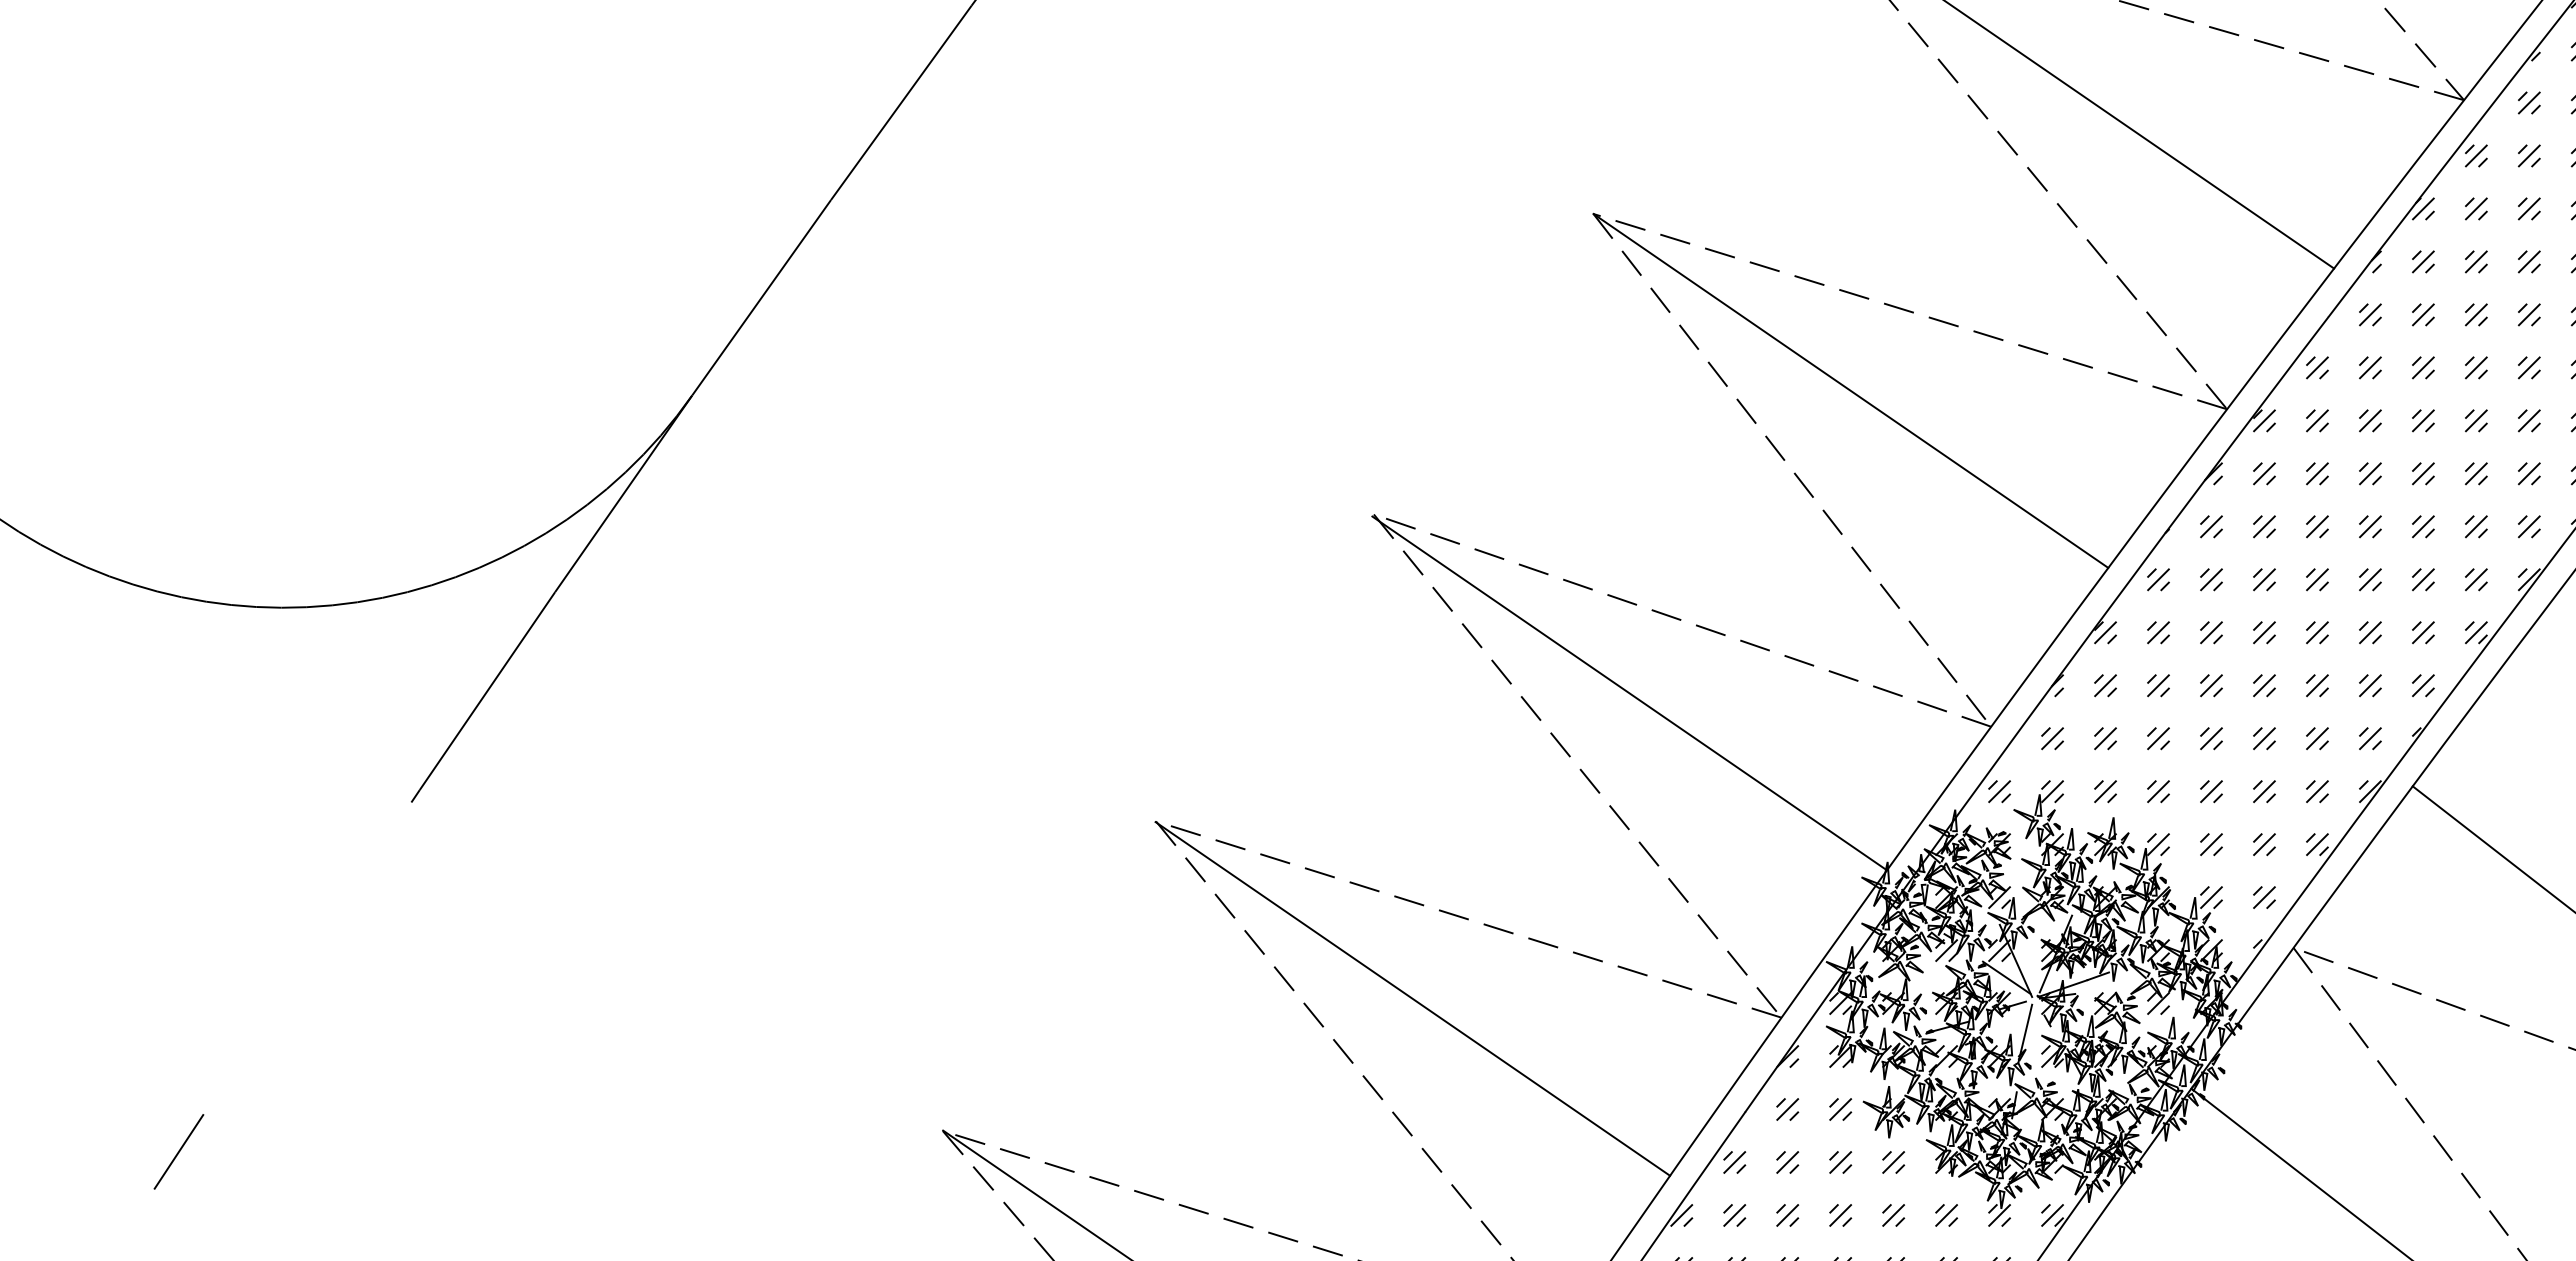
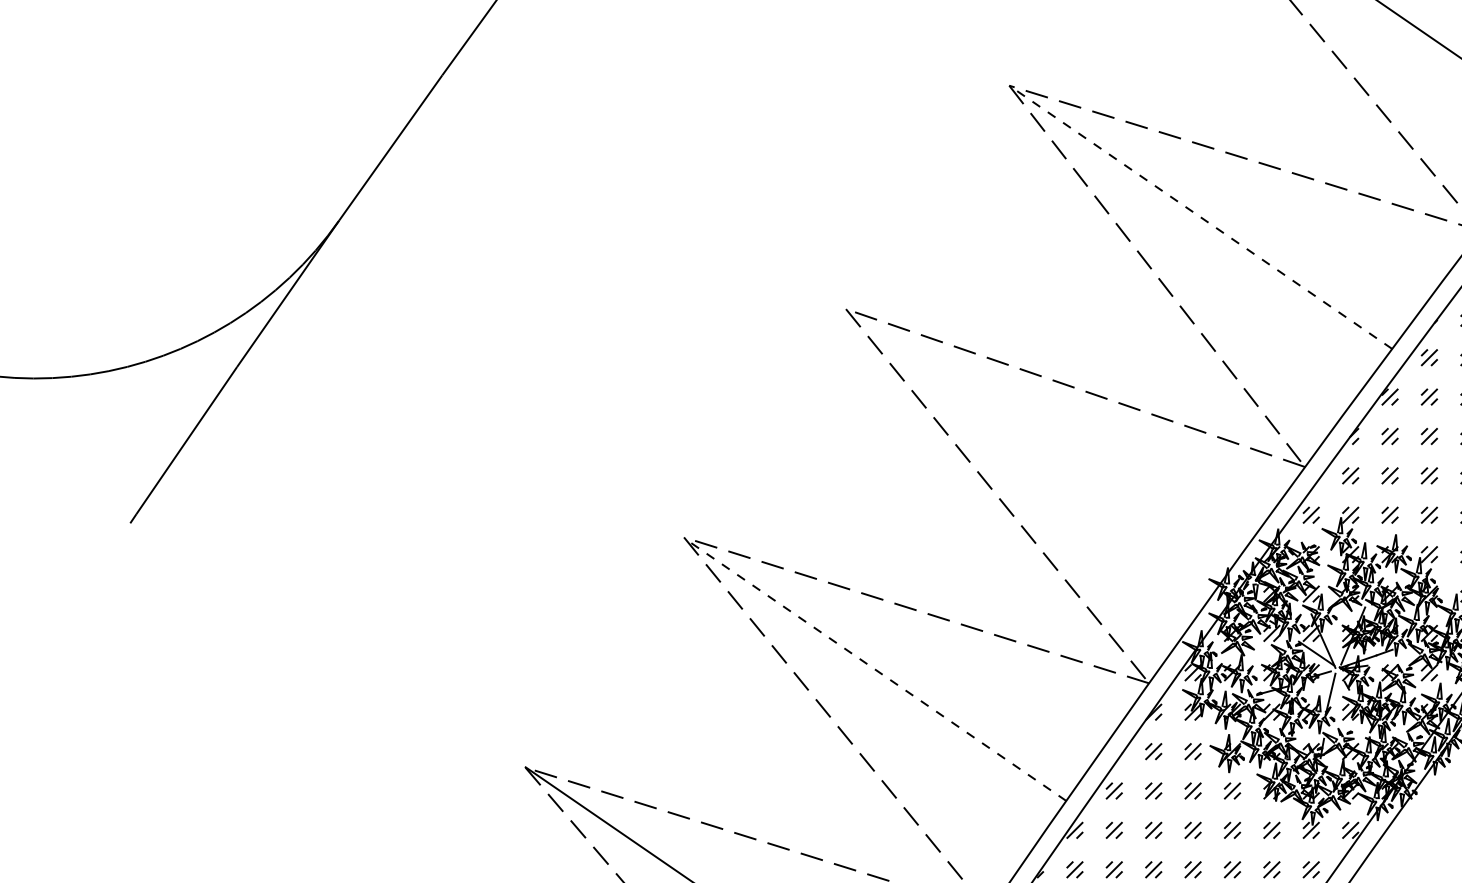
line: (1850, 390) -> (1200, 216), solid -> dashed
line: (1629, 693) -> (1036, 442), removed
line: (1412, 998) -> (874, 669), solid -> dashed

